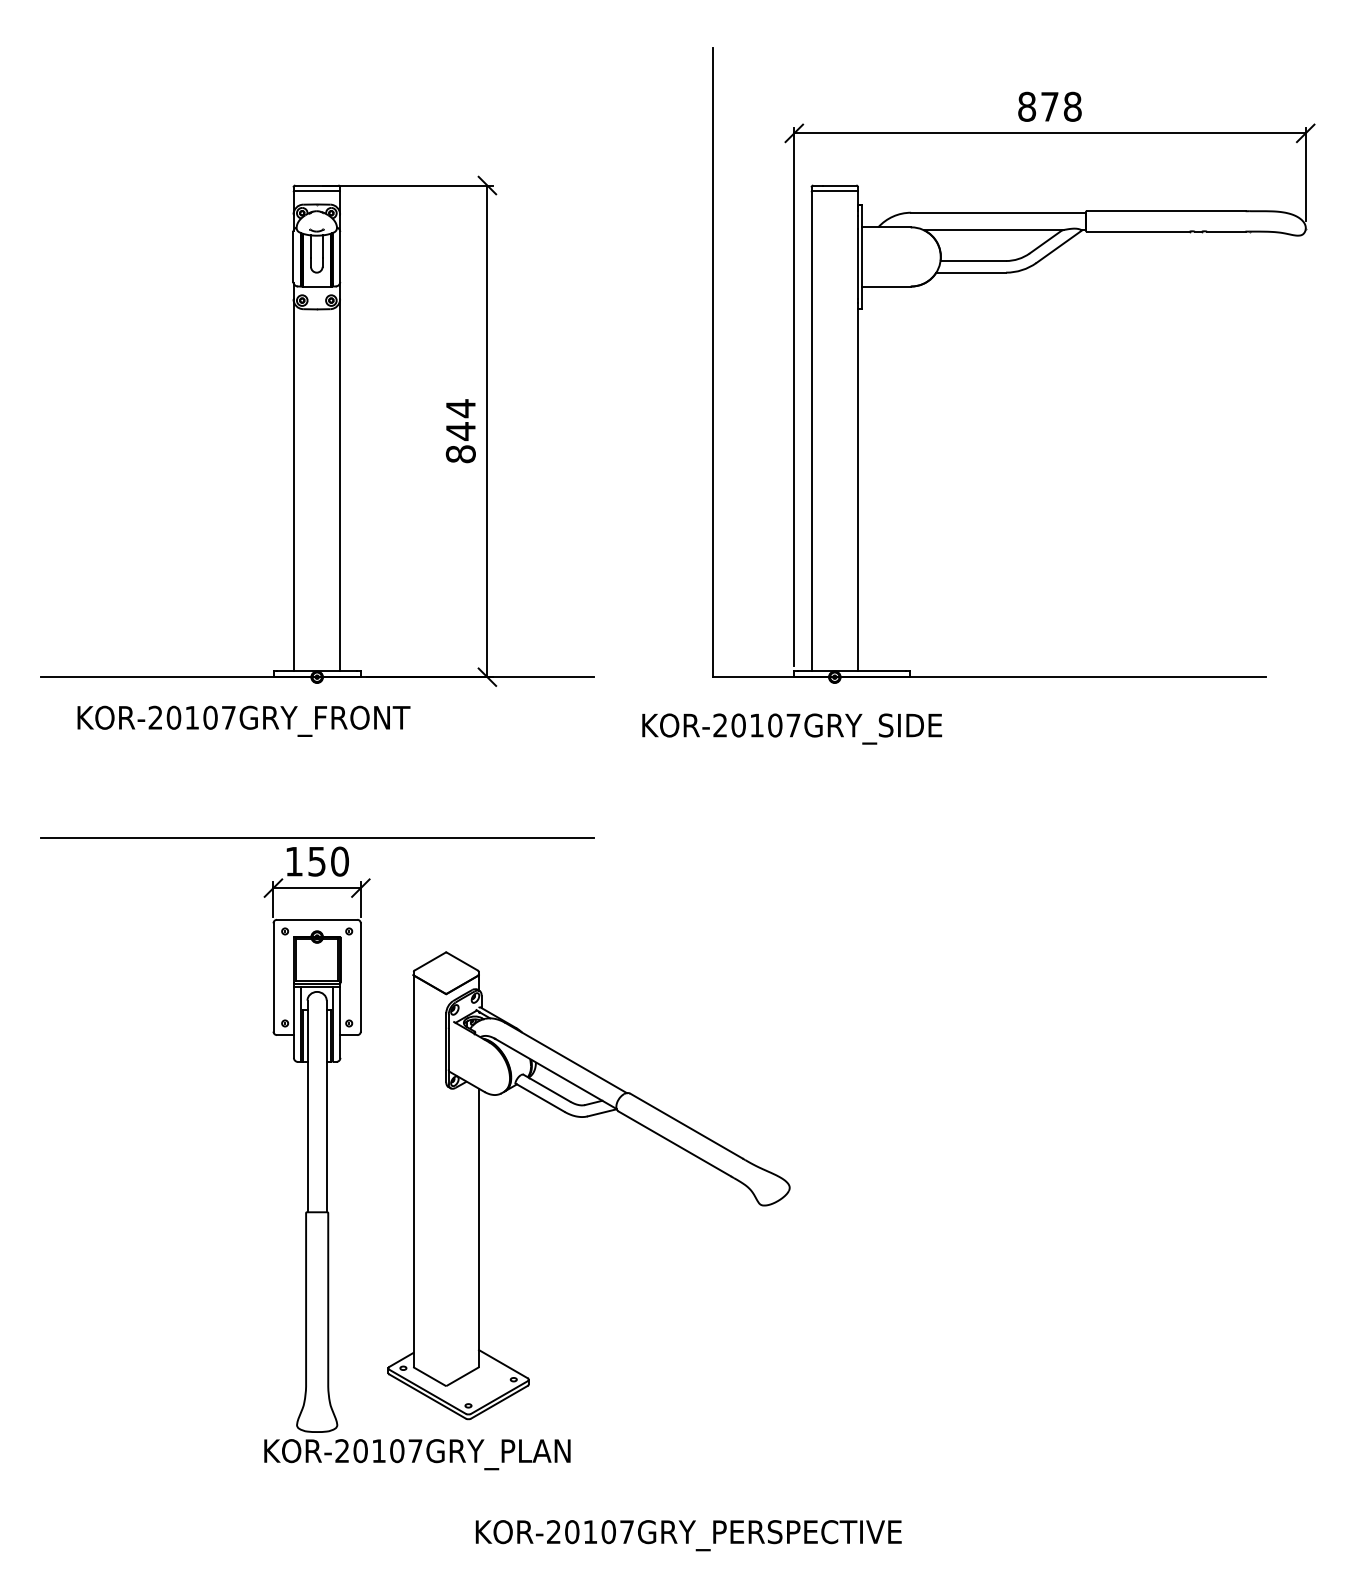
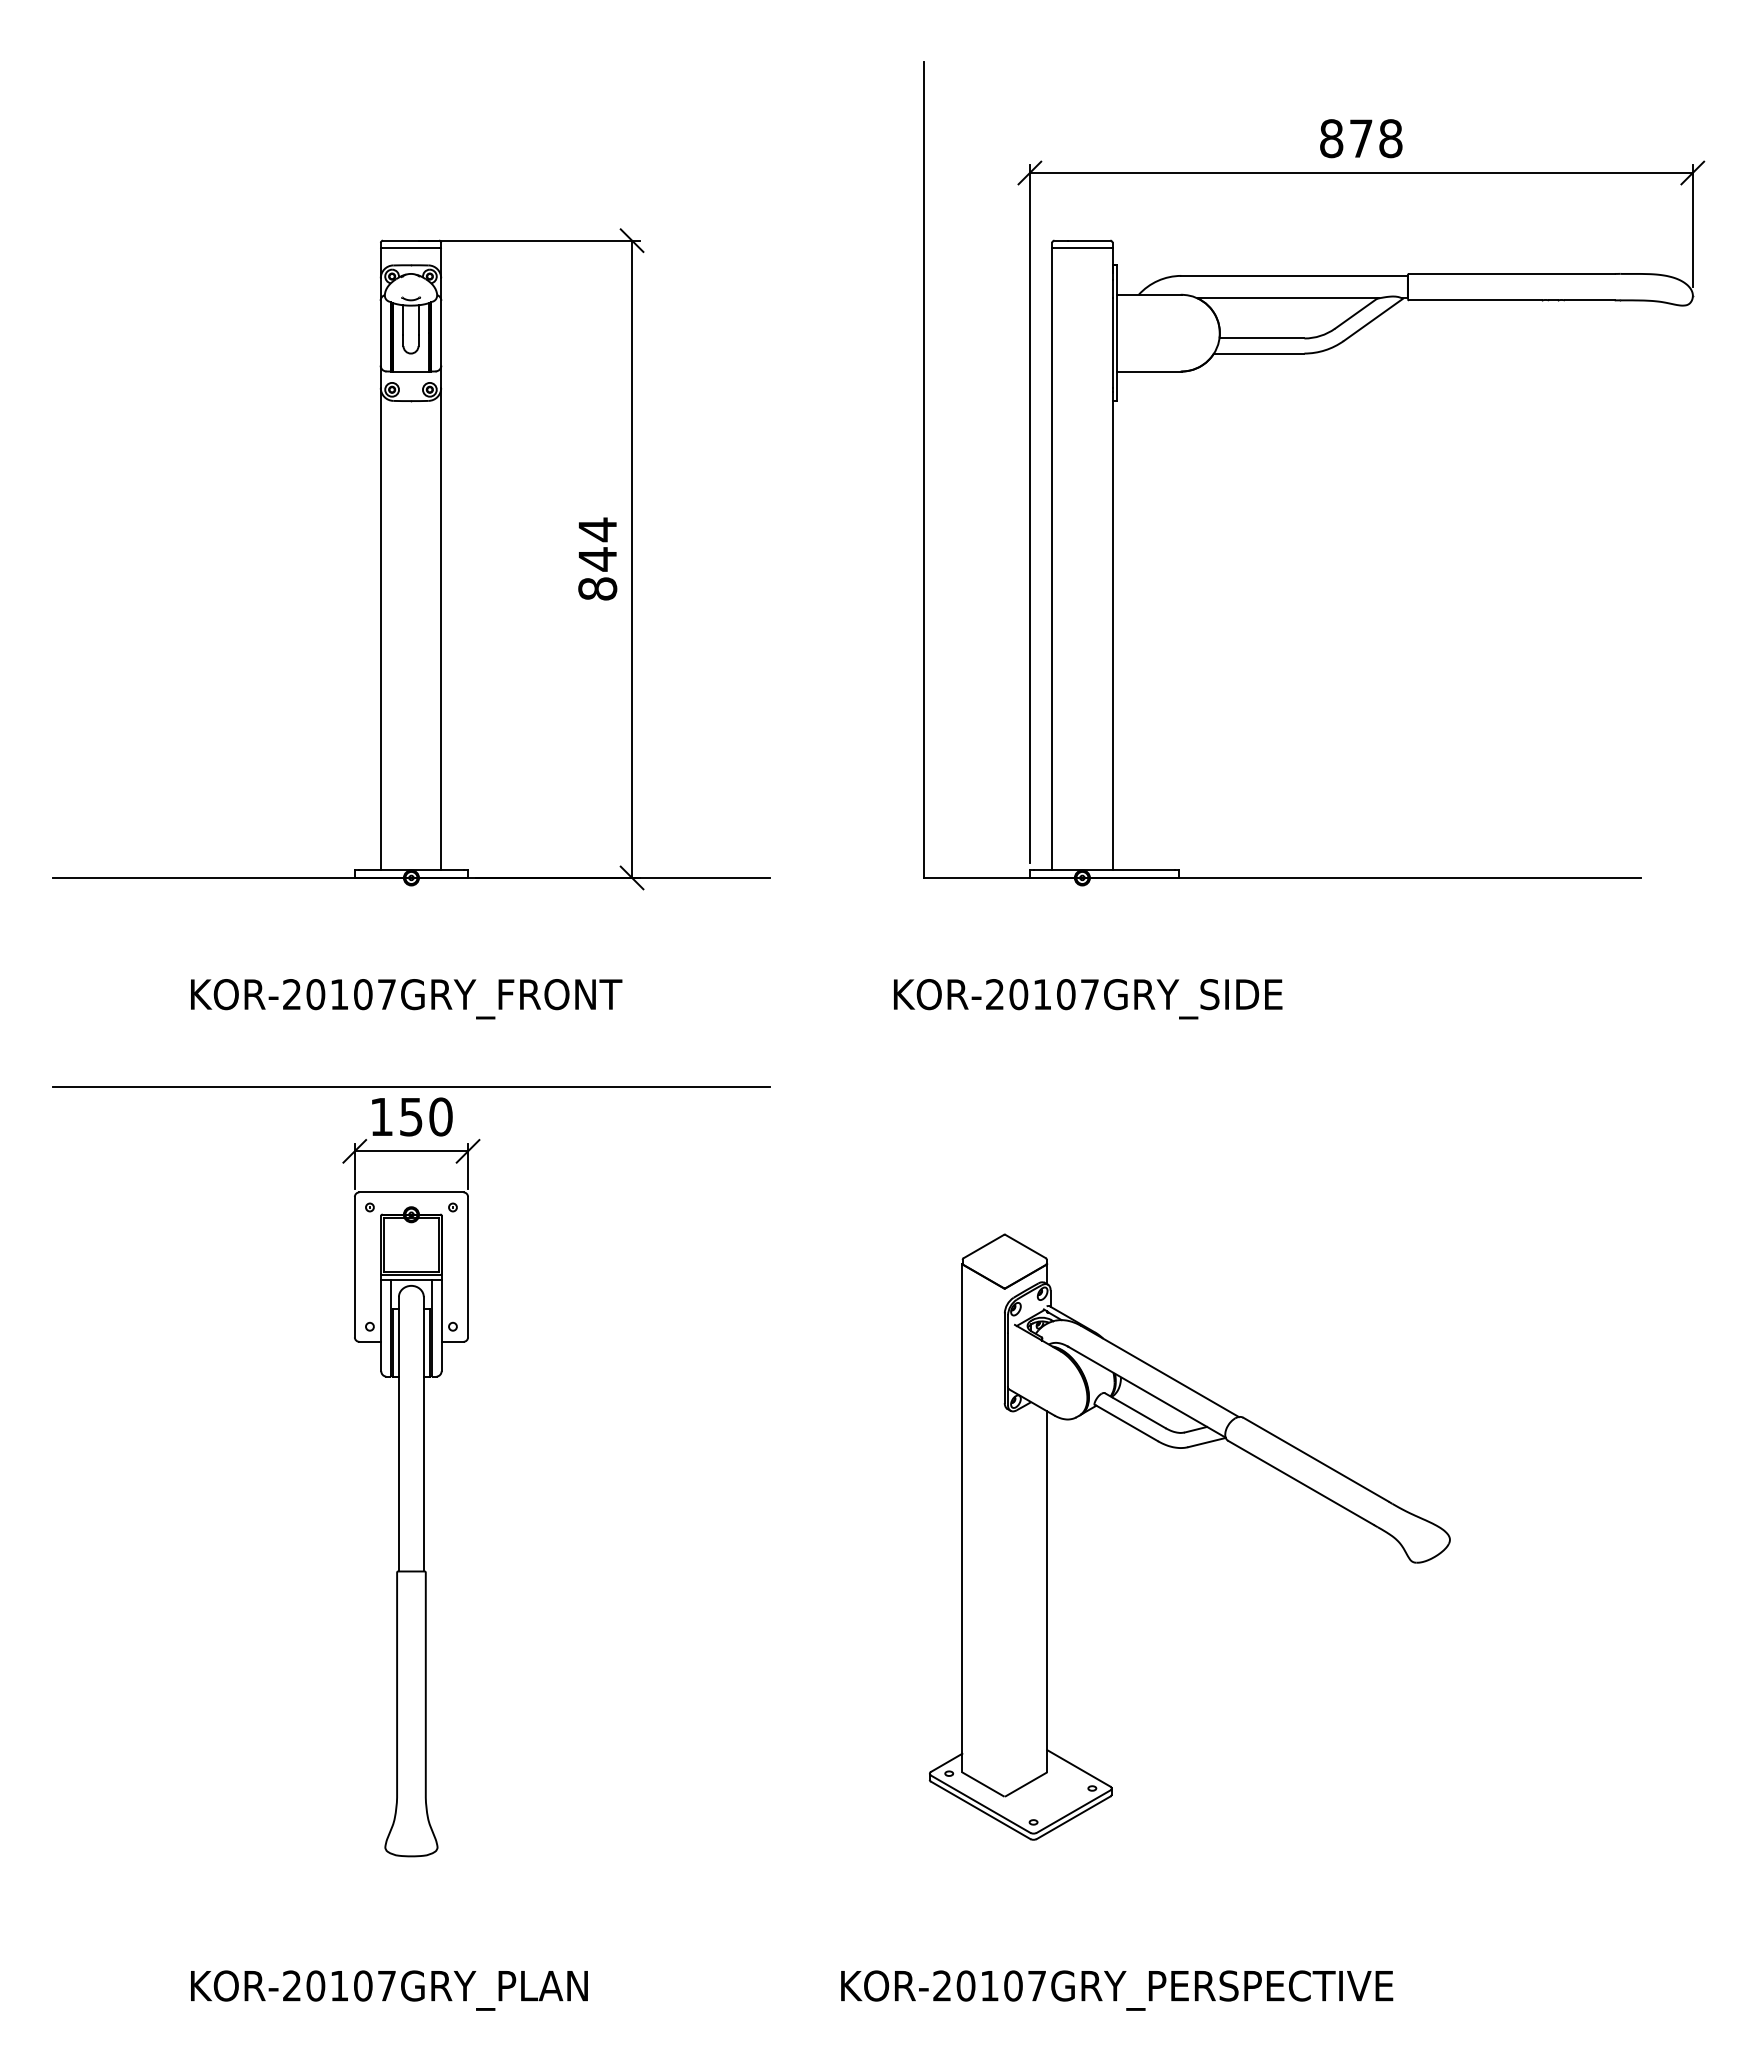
text: (243, 721) -> (406, 999), moved
text: (792, 729) -> (1088, 999), moved
part: (588, 1117) -> (1188, 1448), moved
text: (417, 1454) -> (389, 1990), moved
text: (689, 1535) -> (1117, 1990), moved

